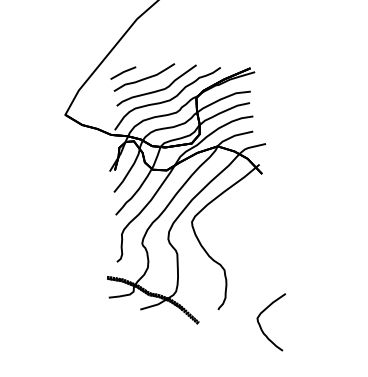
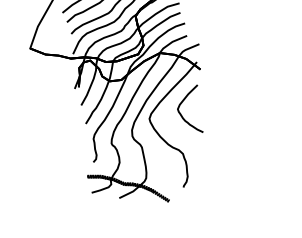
curve: (261, 326) -> (182, 115), moved

